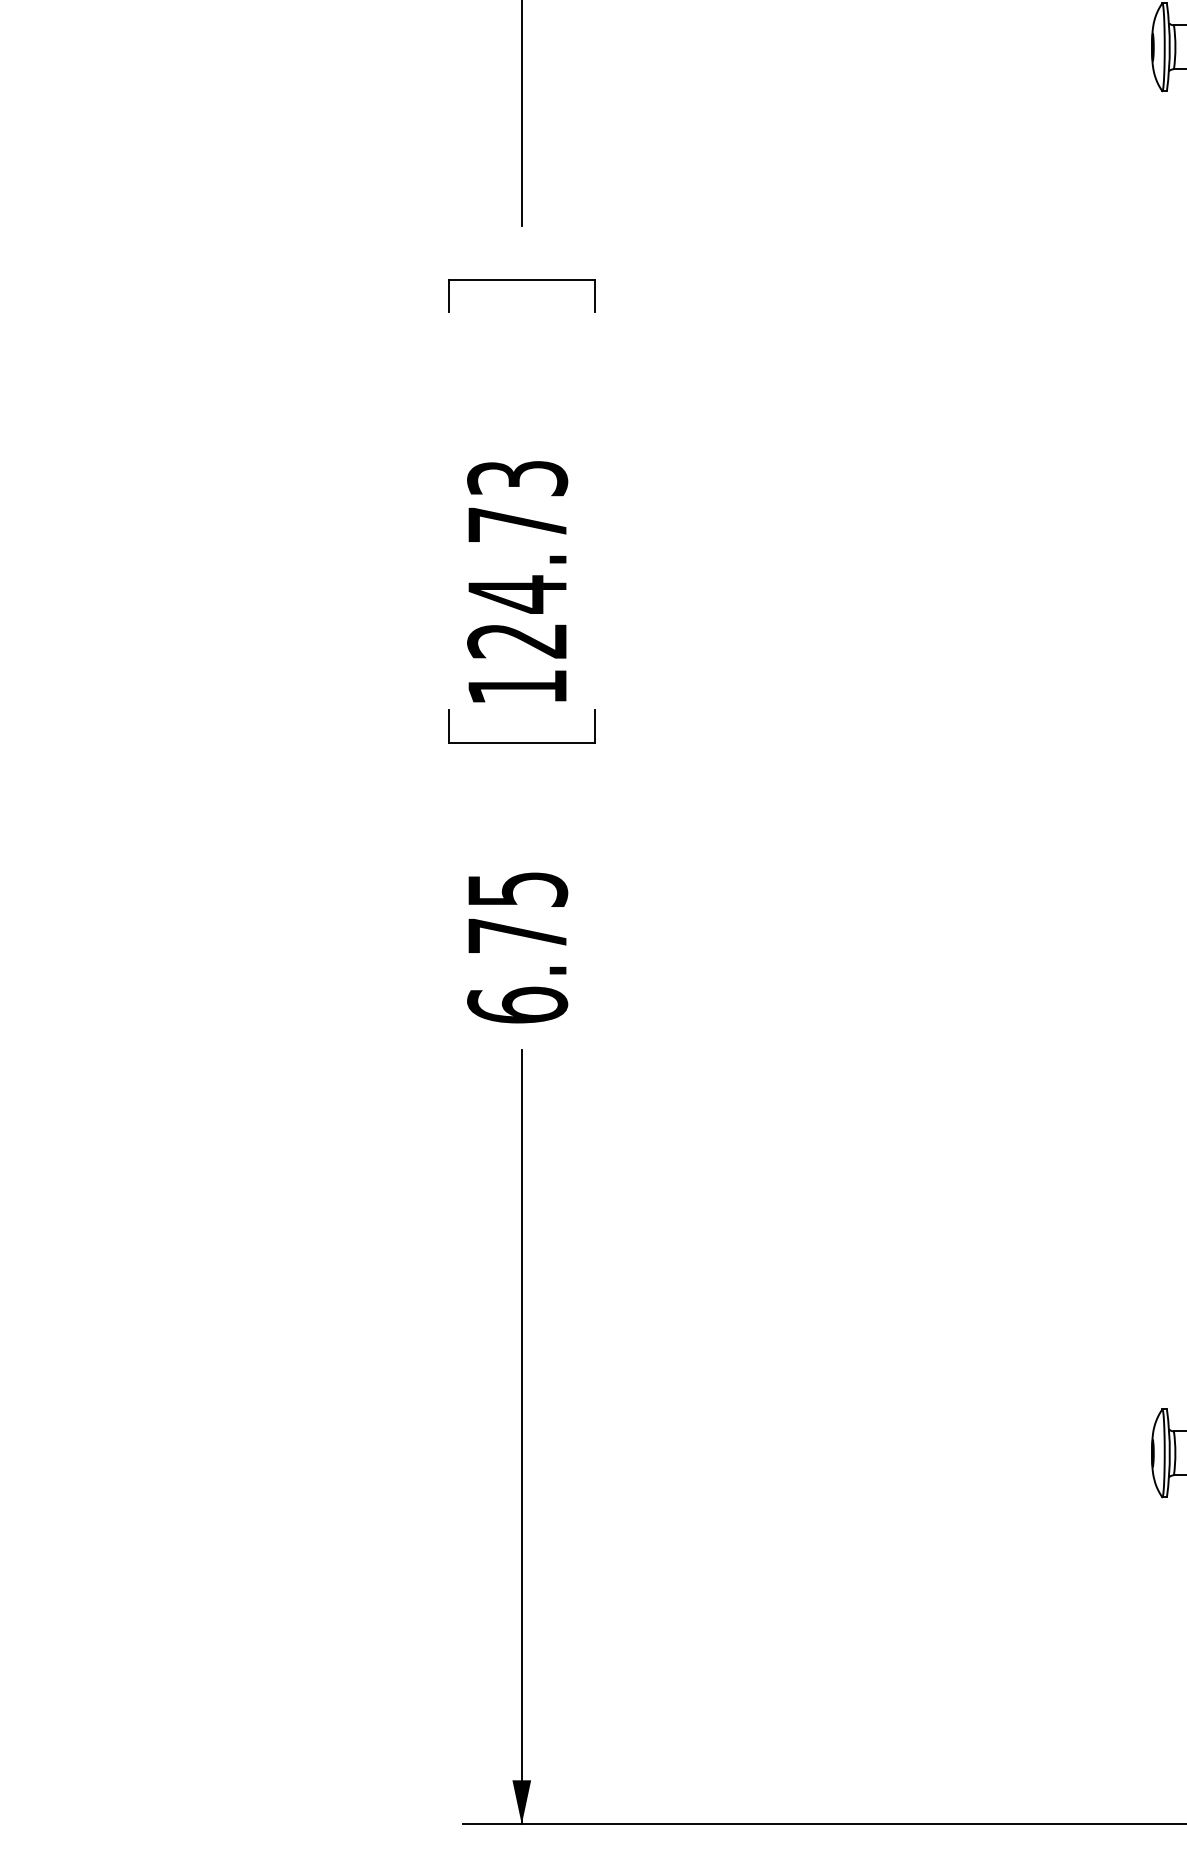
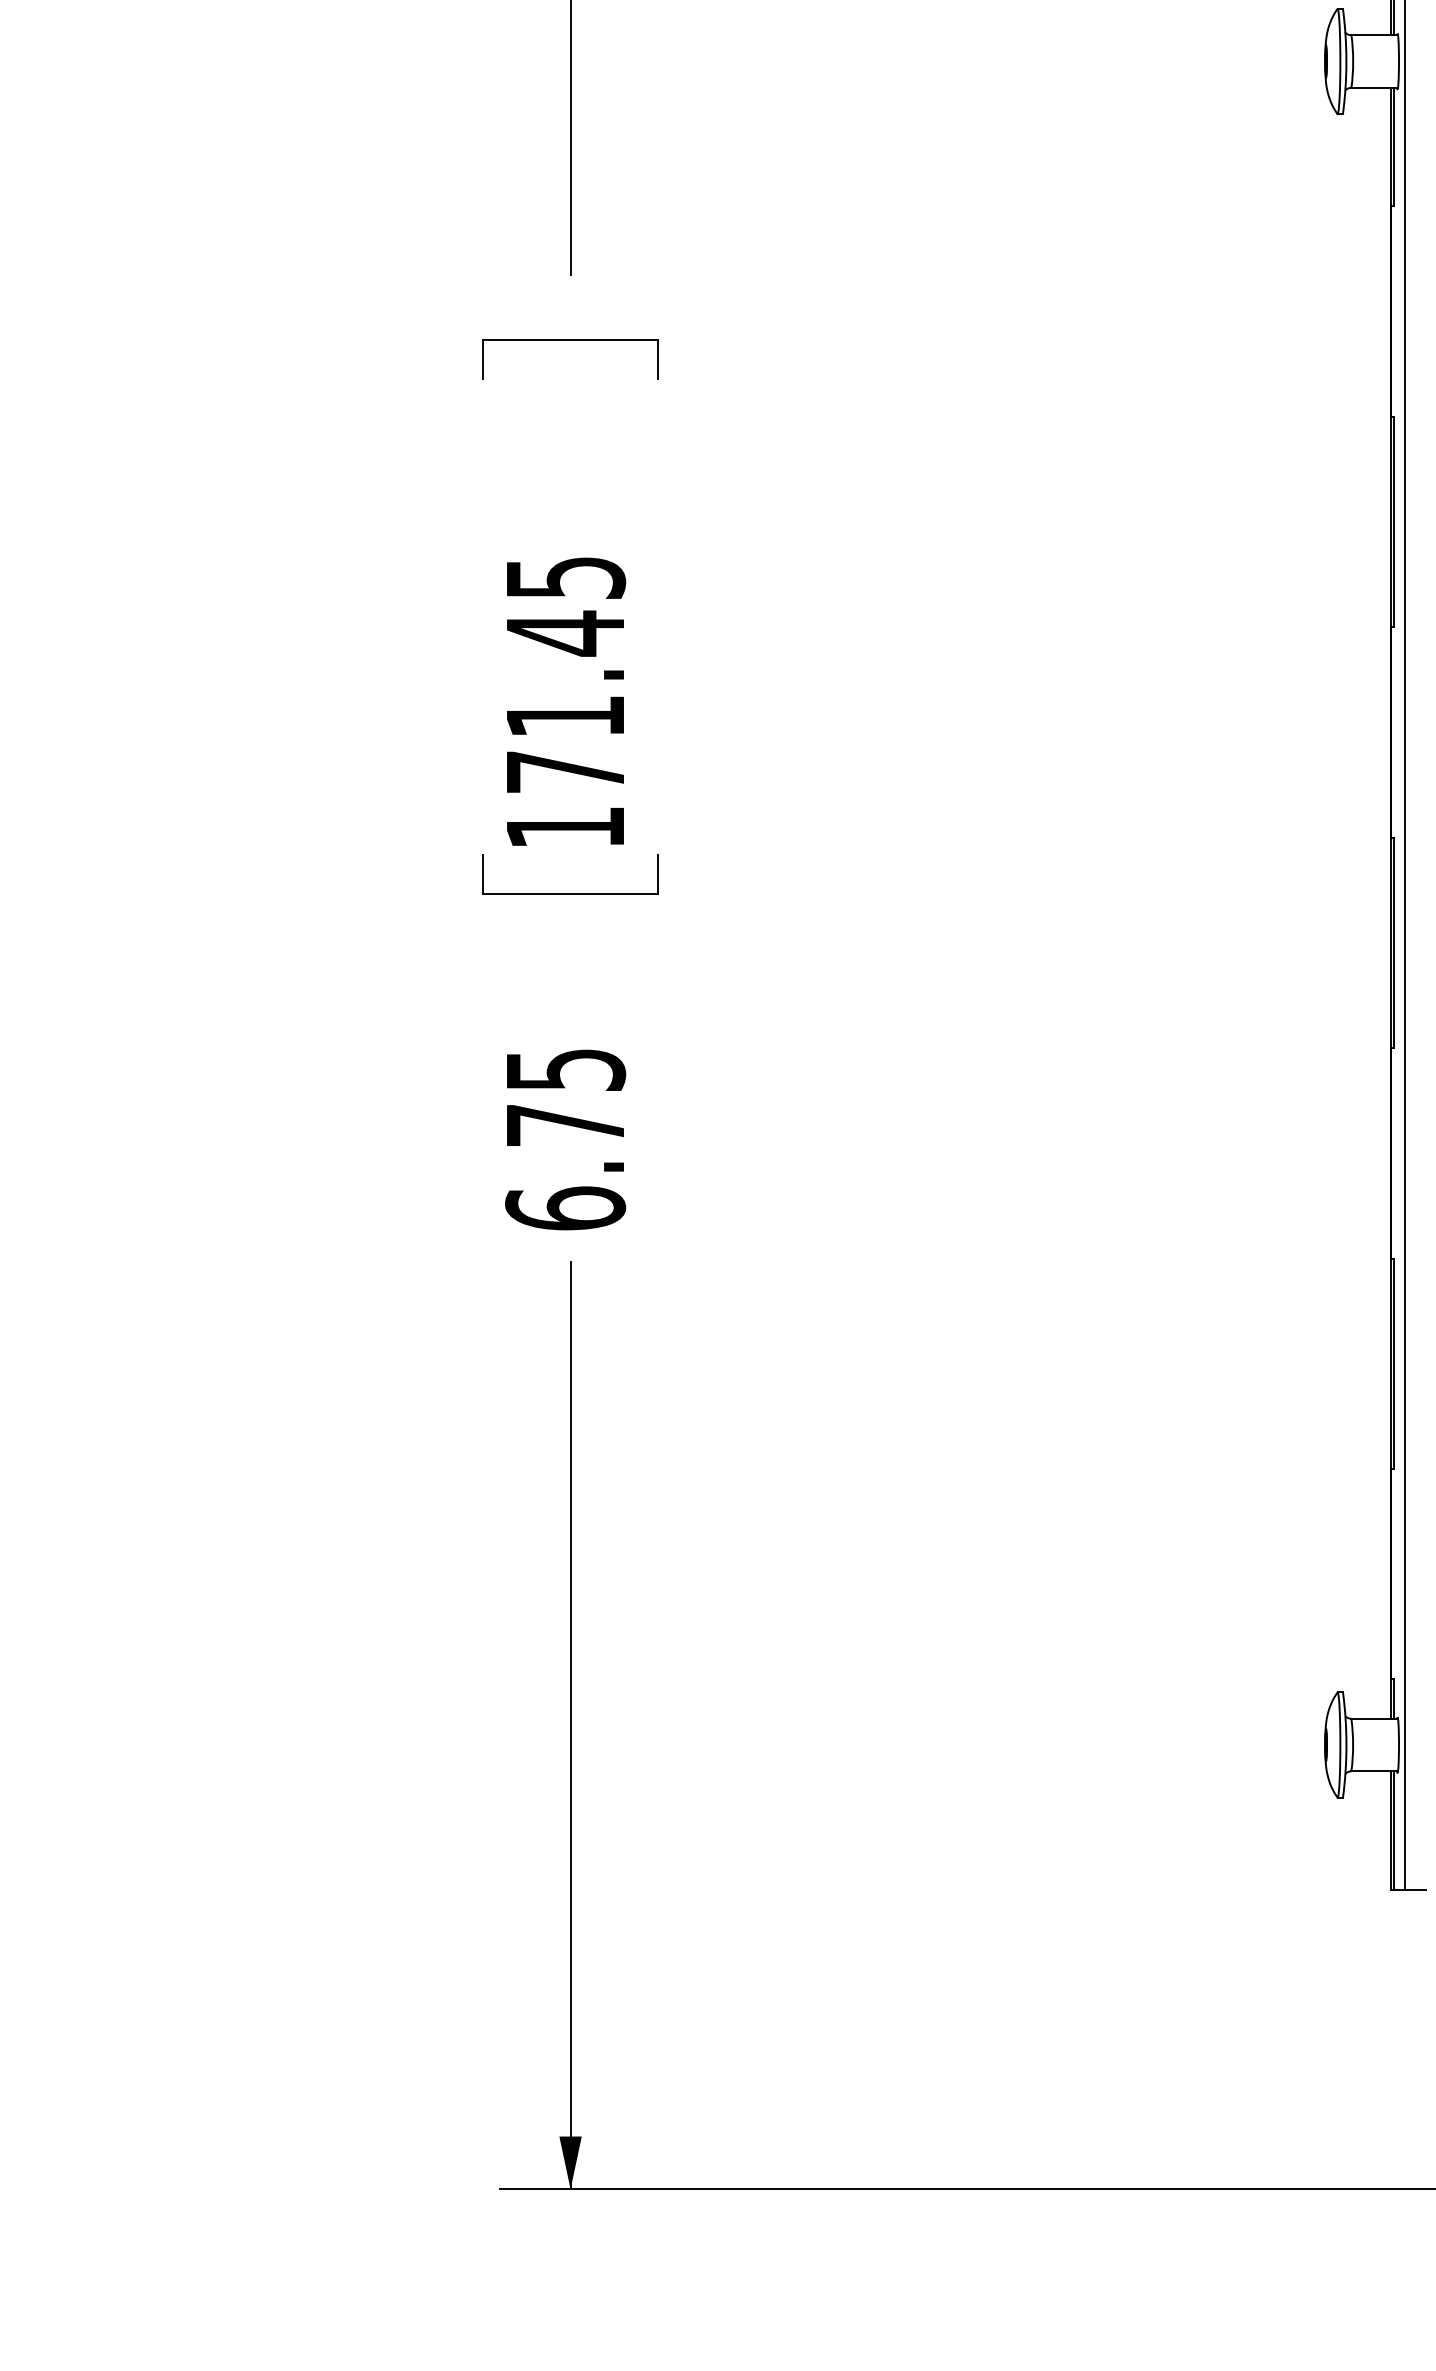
text: (517, 560) -> (565, 675), 124.73 -> 171.45

